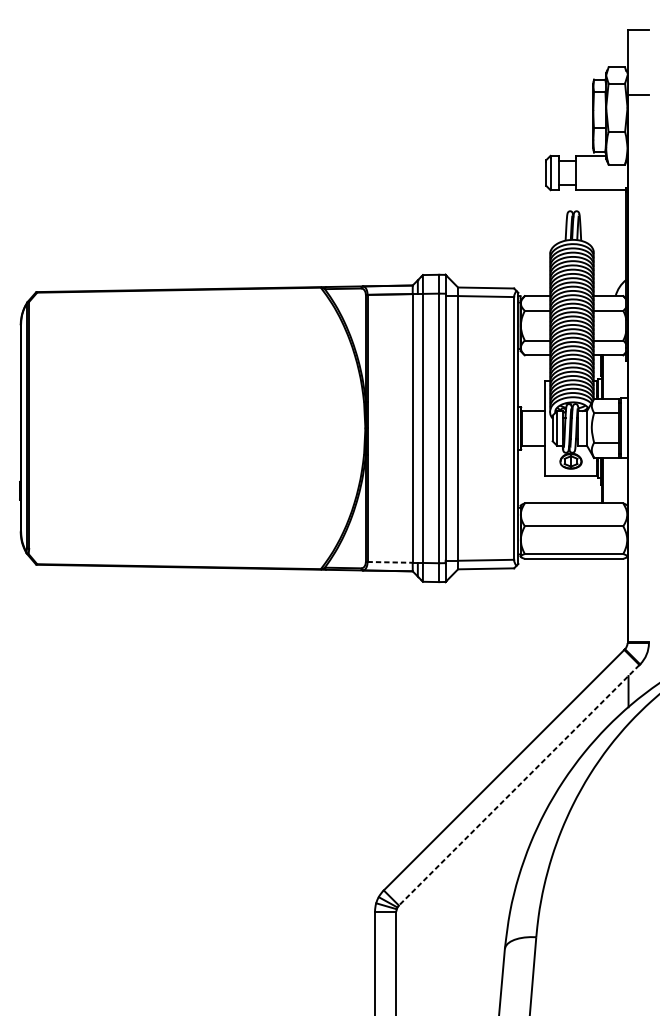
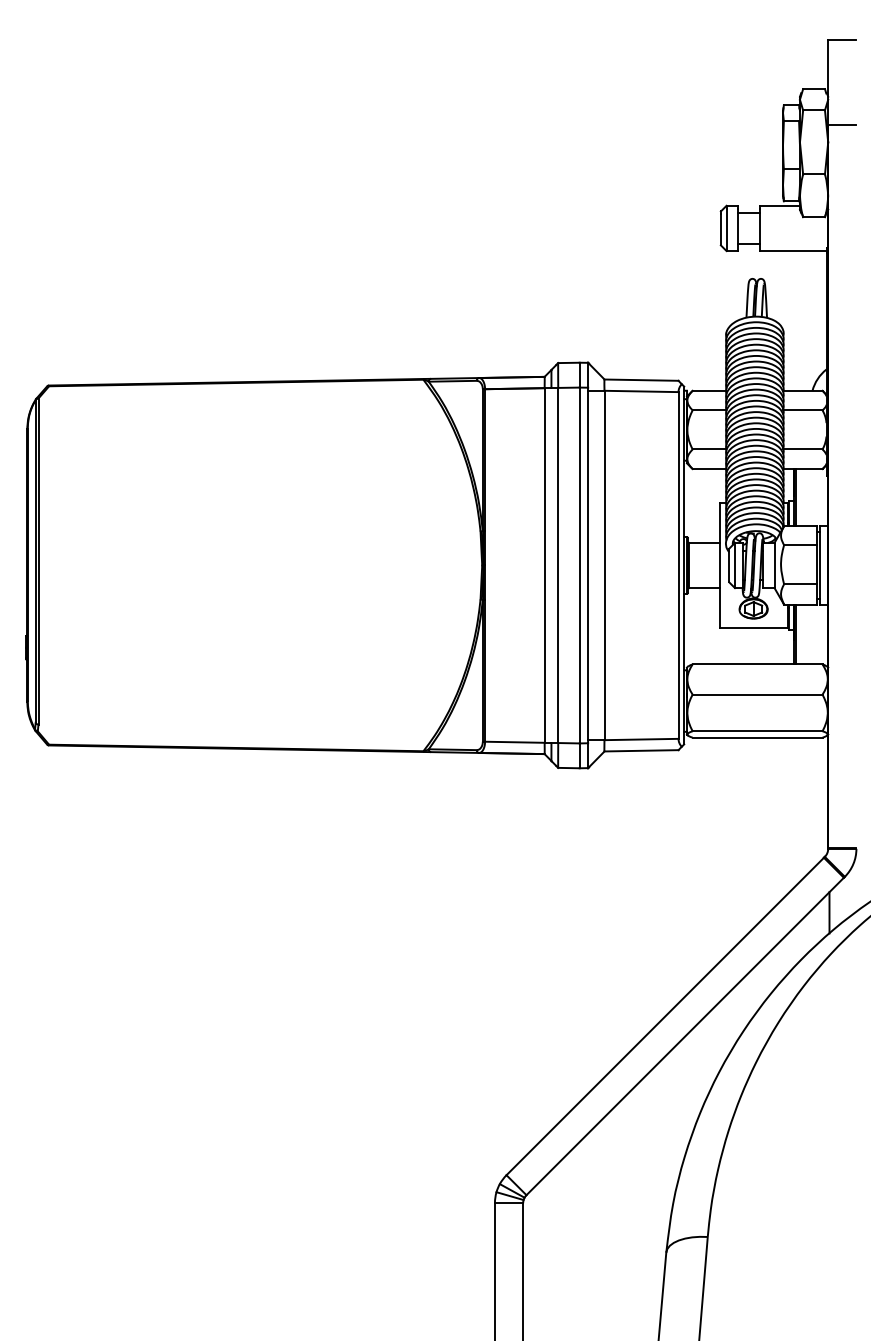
line: (389, 562) -> (514, 742), dashed -> solid
line: (518, 785) -> (684, 1036), dashed -> solid

